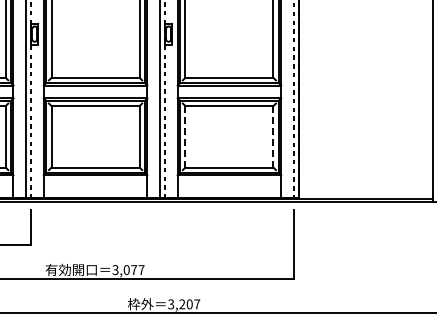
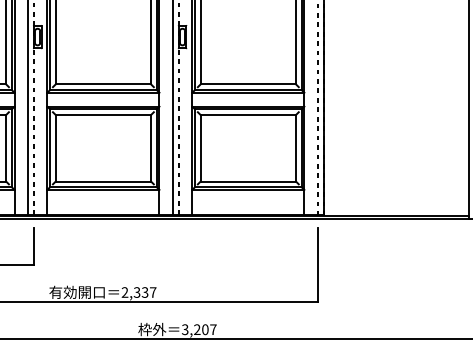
line: (185, 136) -> (200, 147), dashed -> solid
line: (273, 136) -> (296, 147), dashed -> solid
text: (124, 270) -> (134, 293), 3,077 -> 2,337

